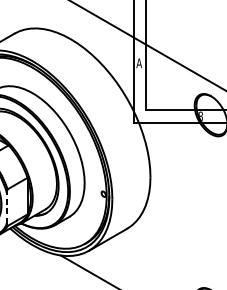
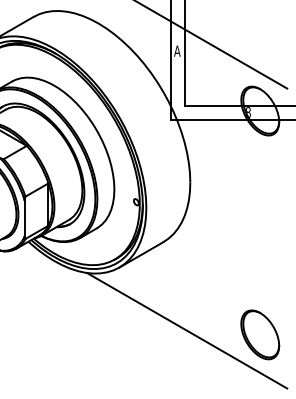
line: (6, 207) -> (24, 217), dashed -> solid

